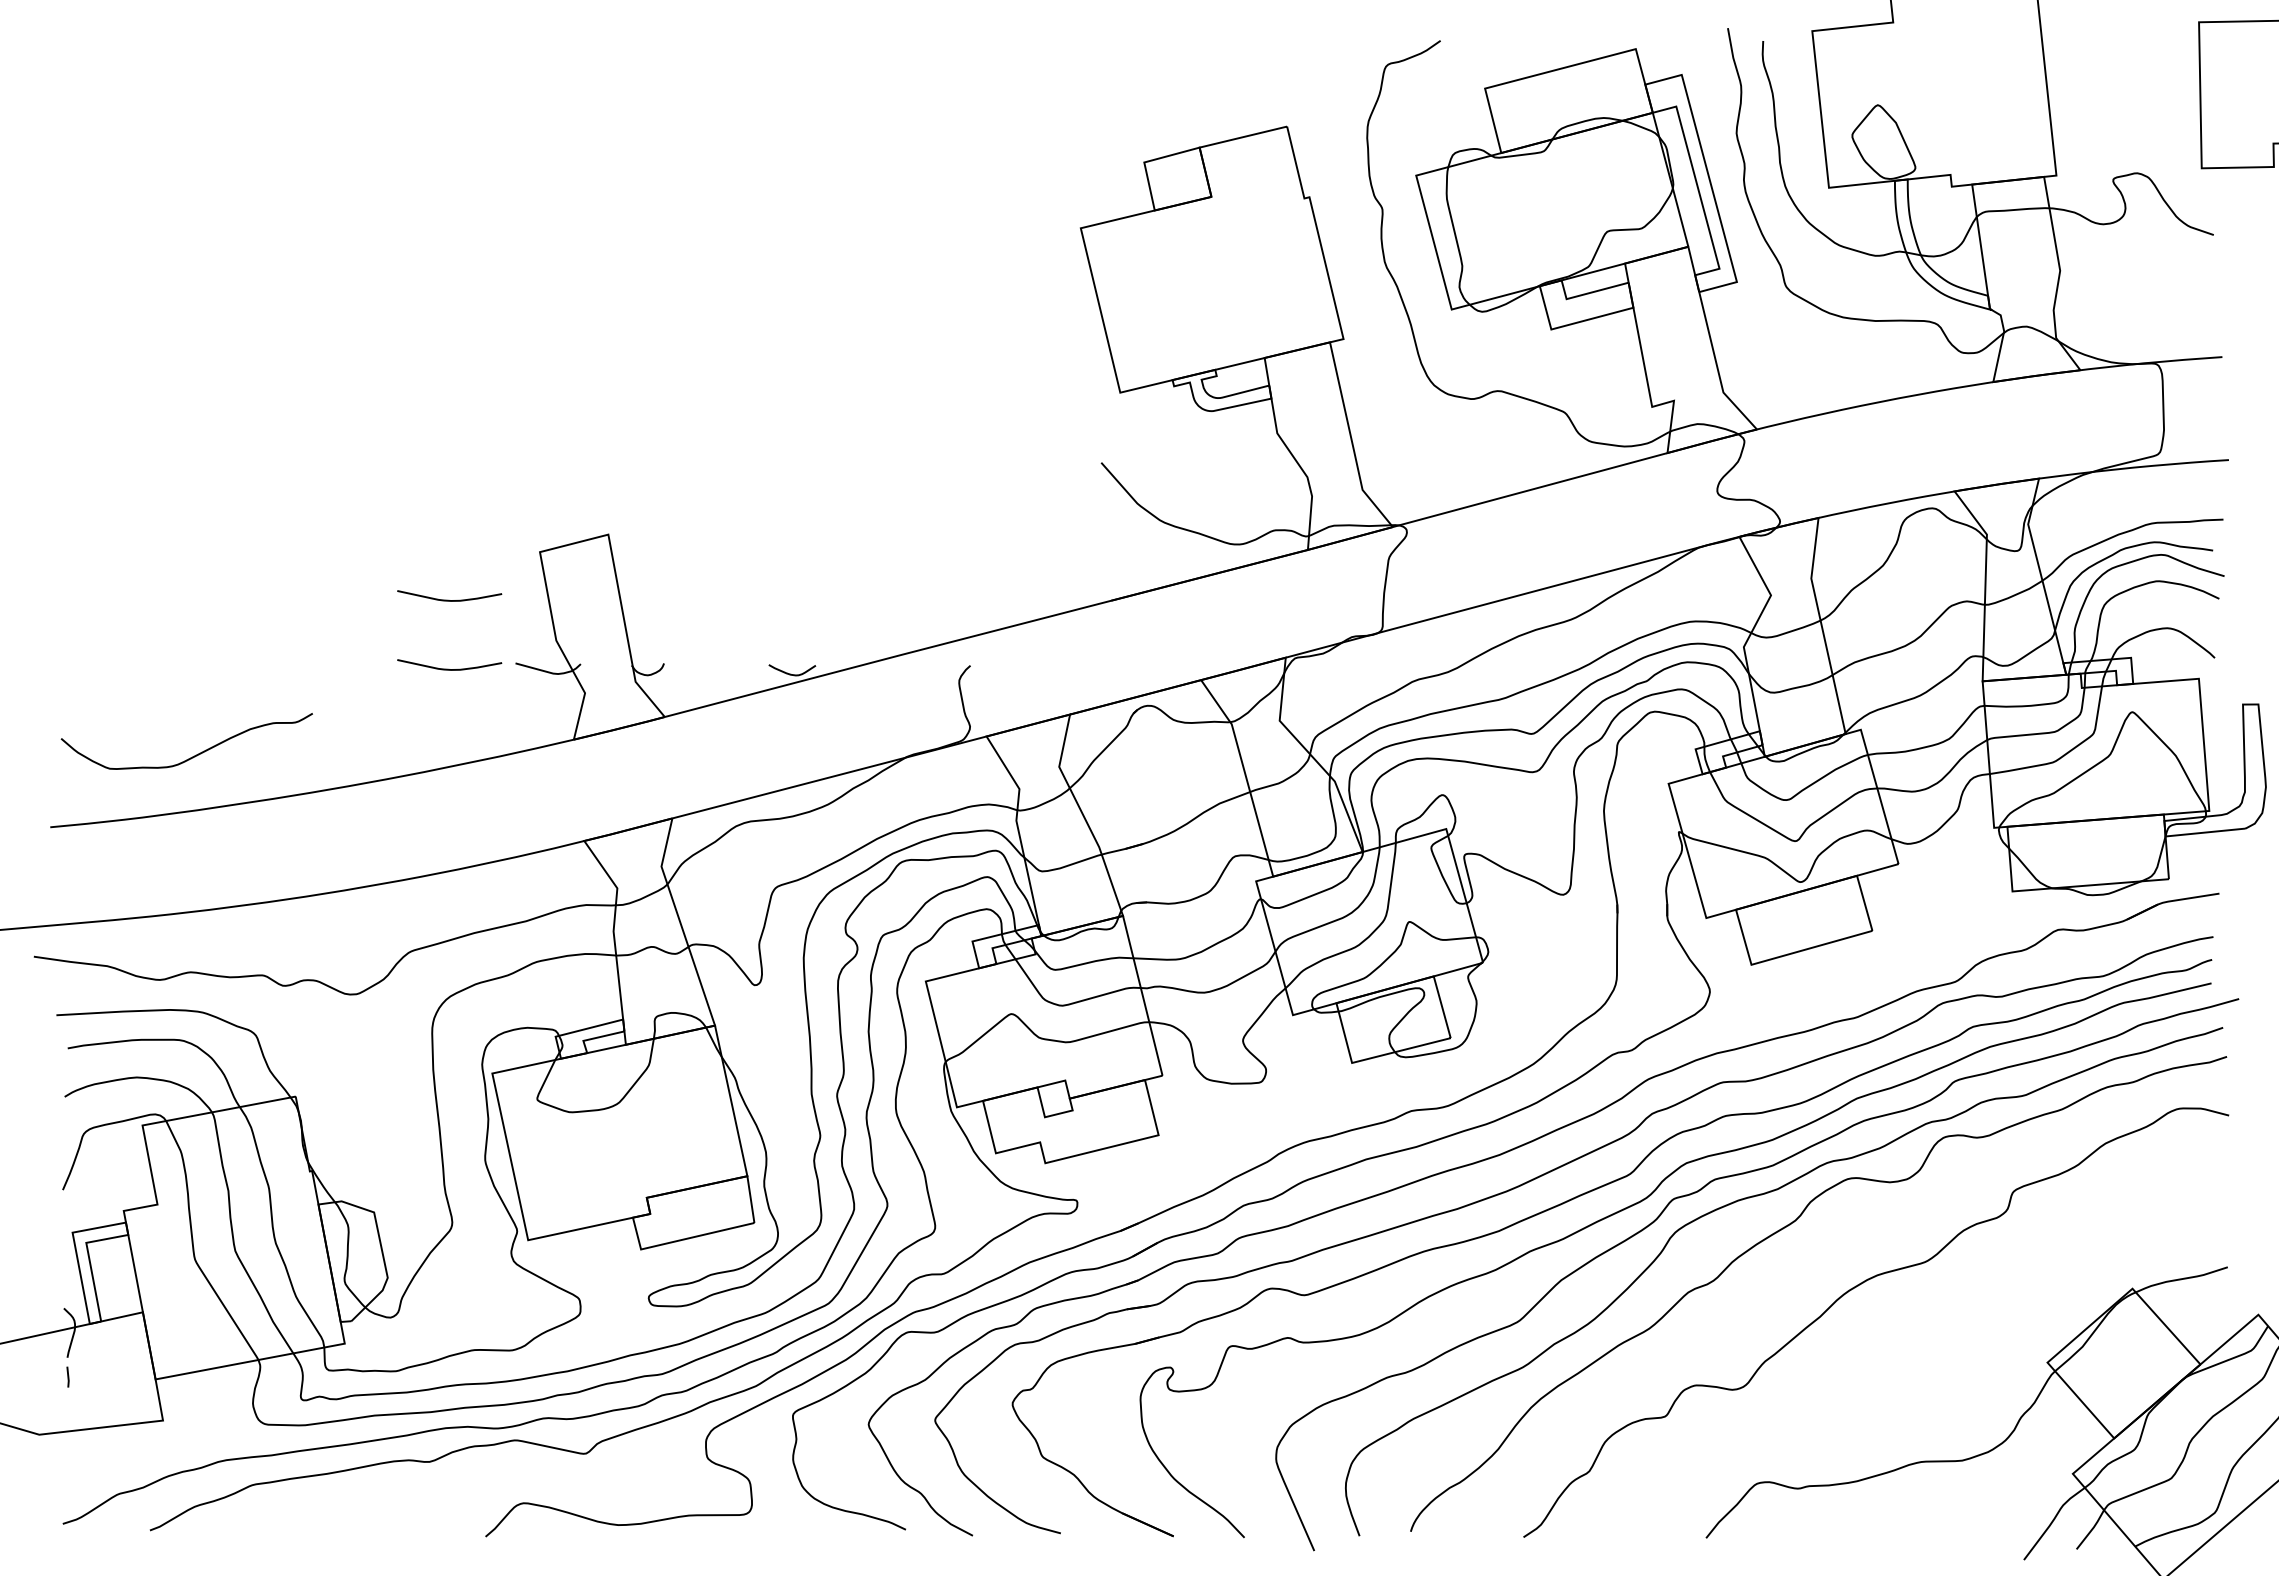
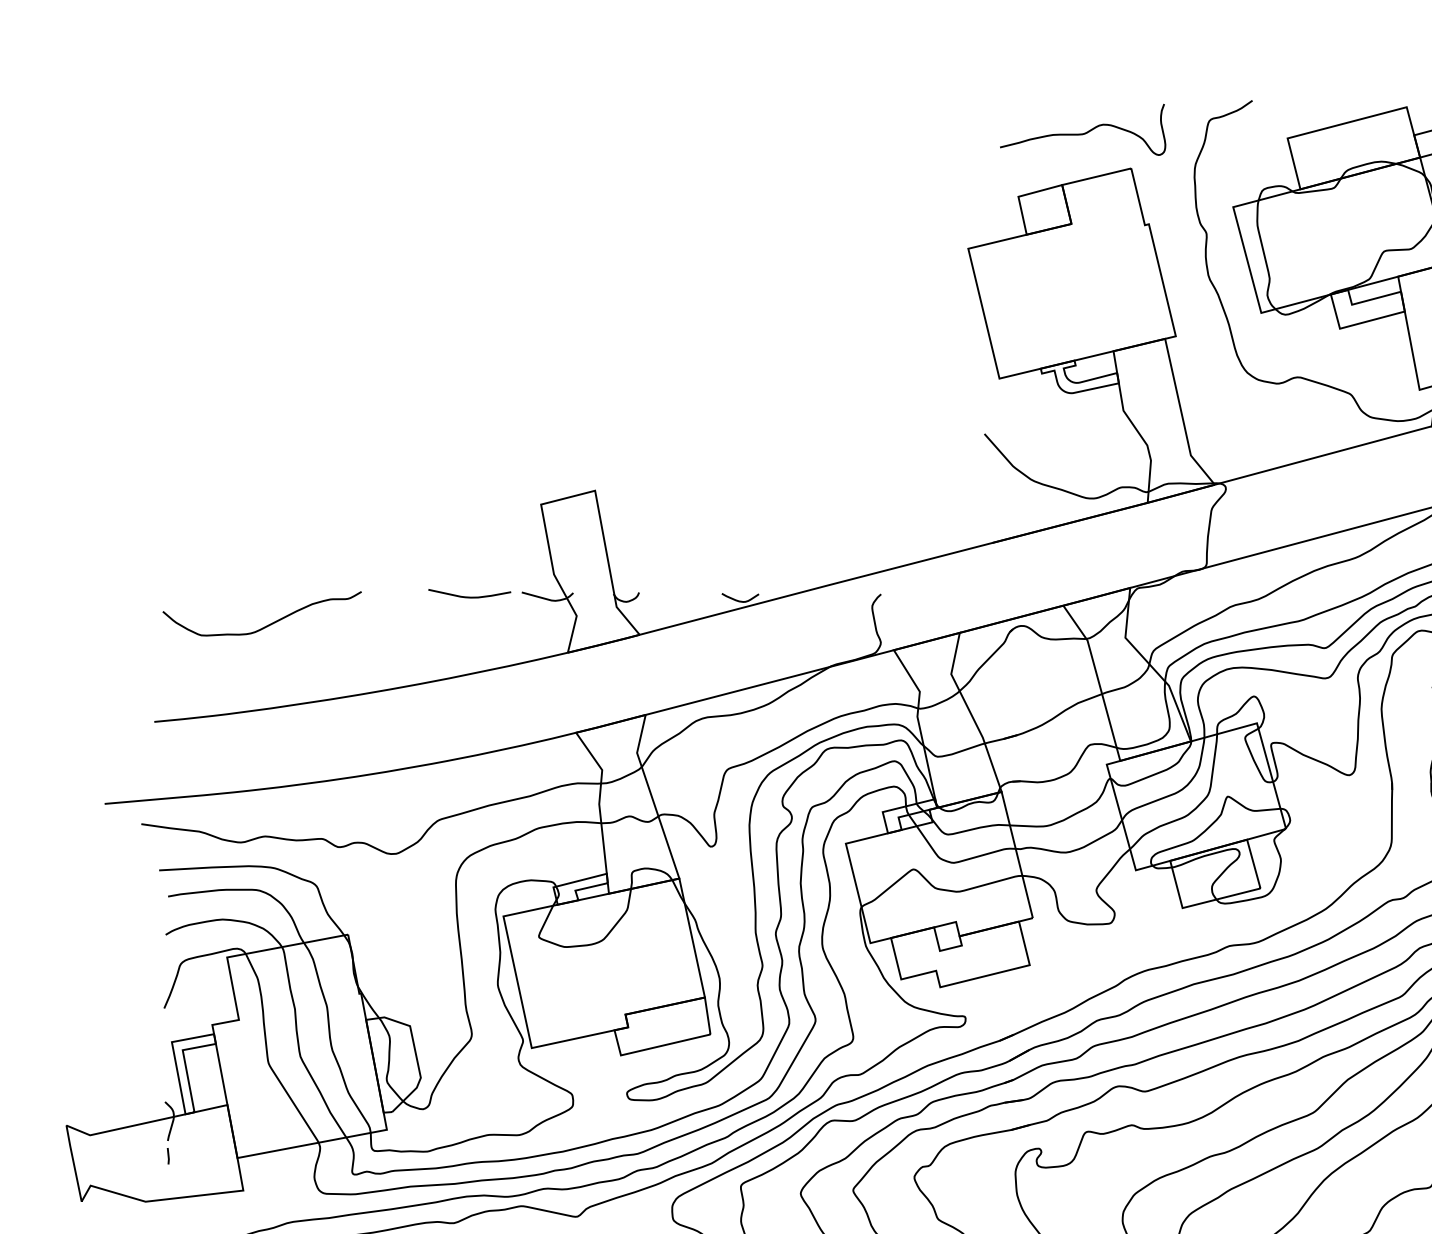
curve: (1227, 81) -> (1084, 132), added
curve: (448, 599) -> (468, 541), removed
curve: (194, 755) -> (268, 624), moved

